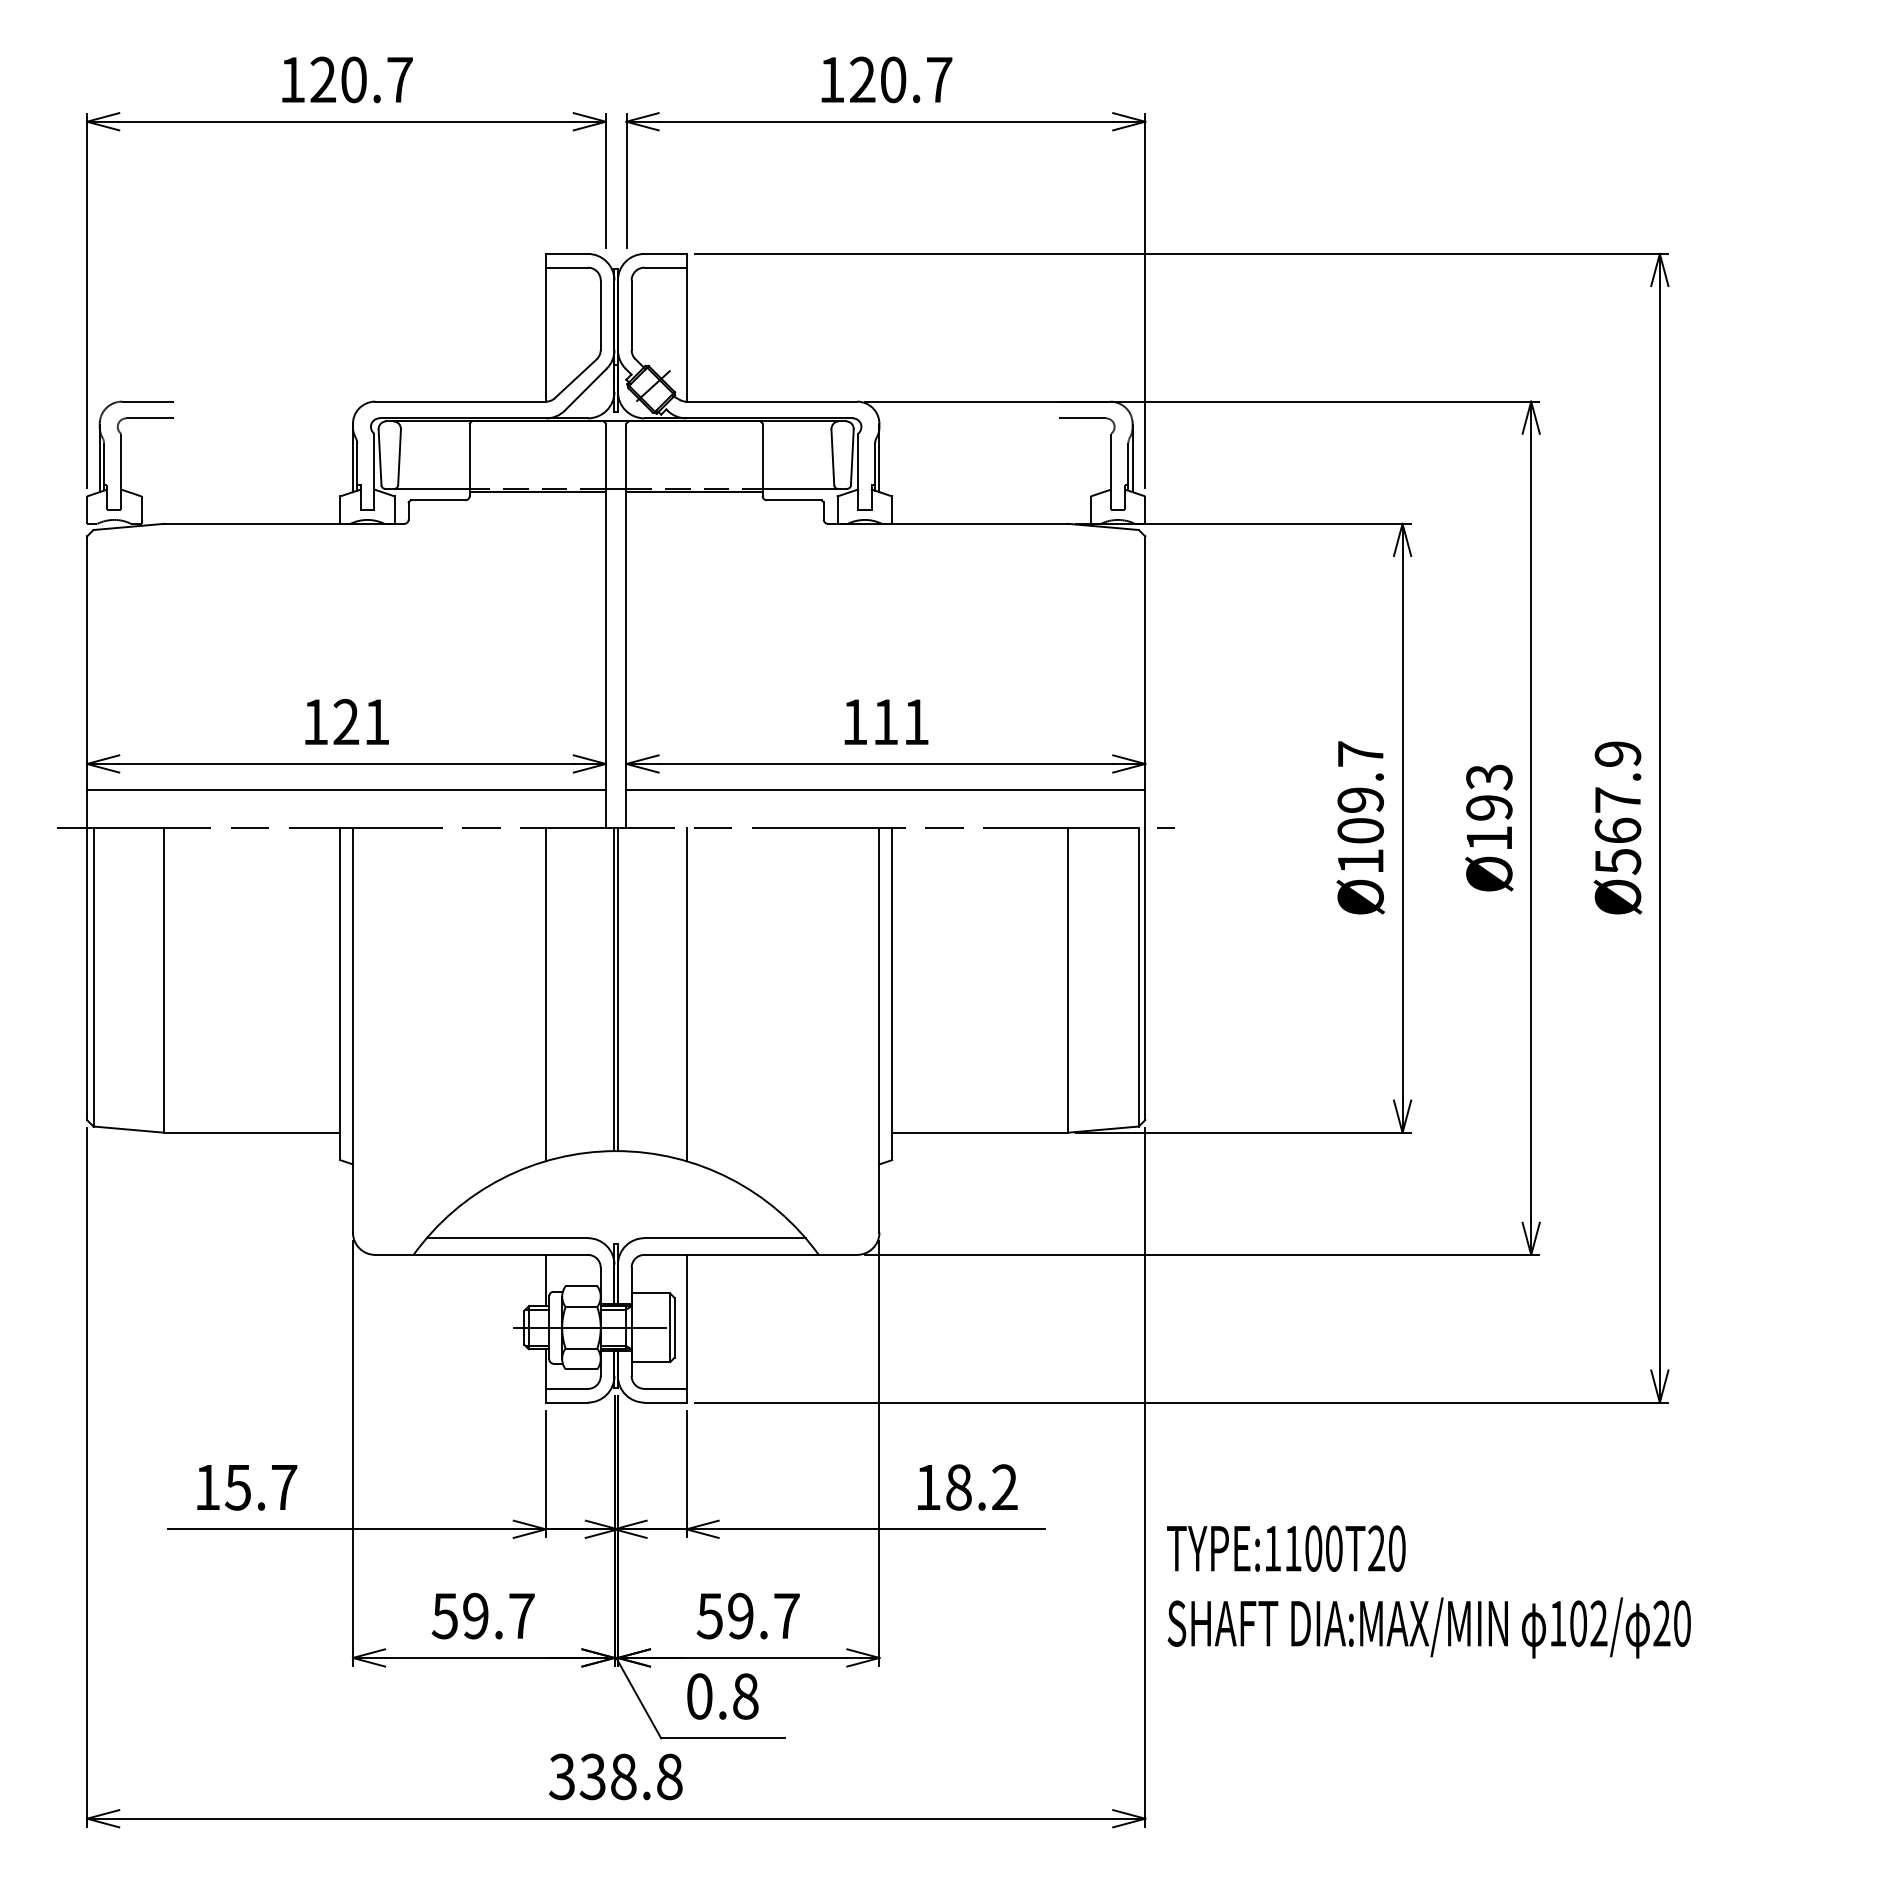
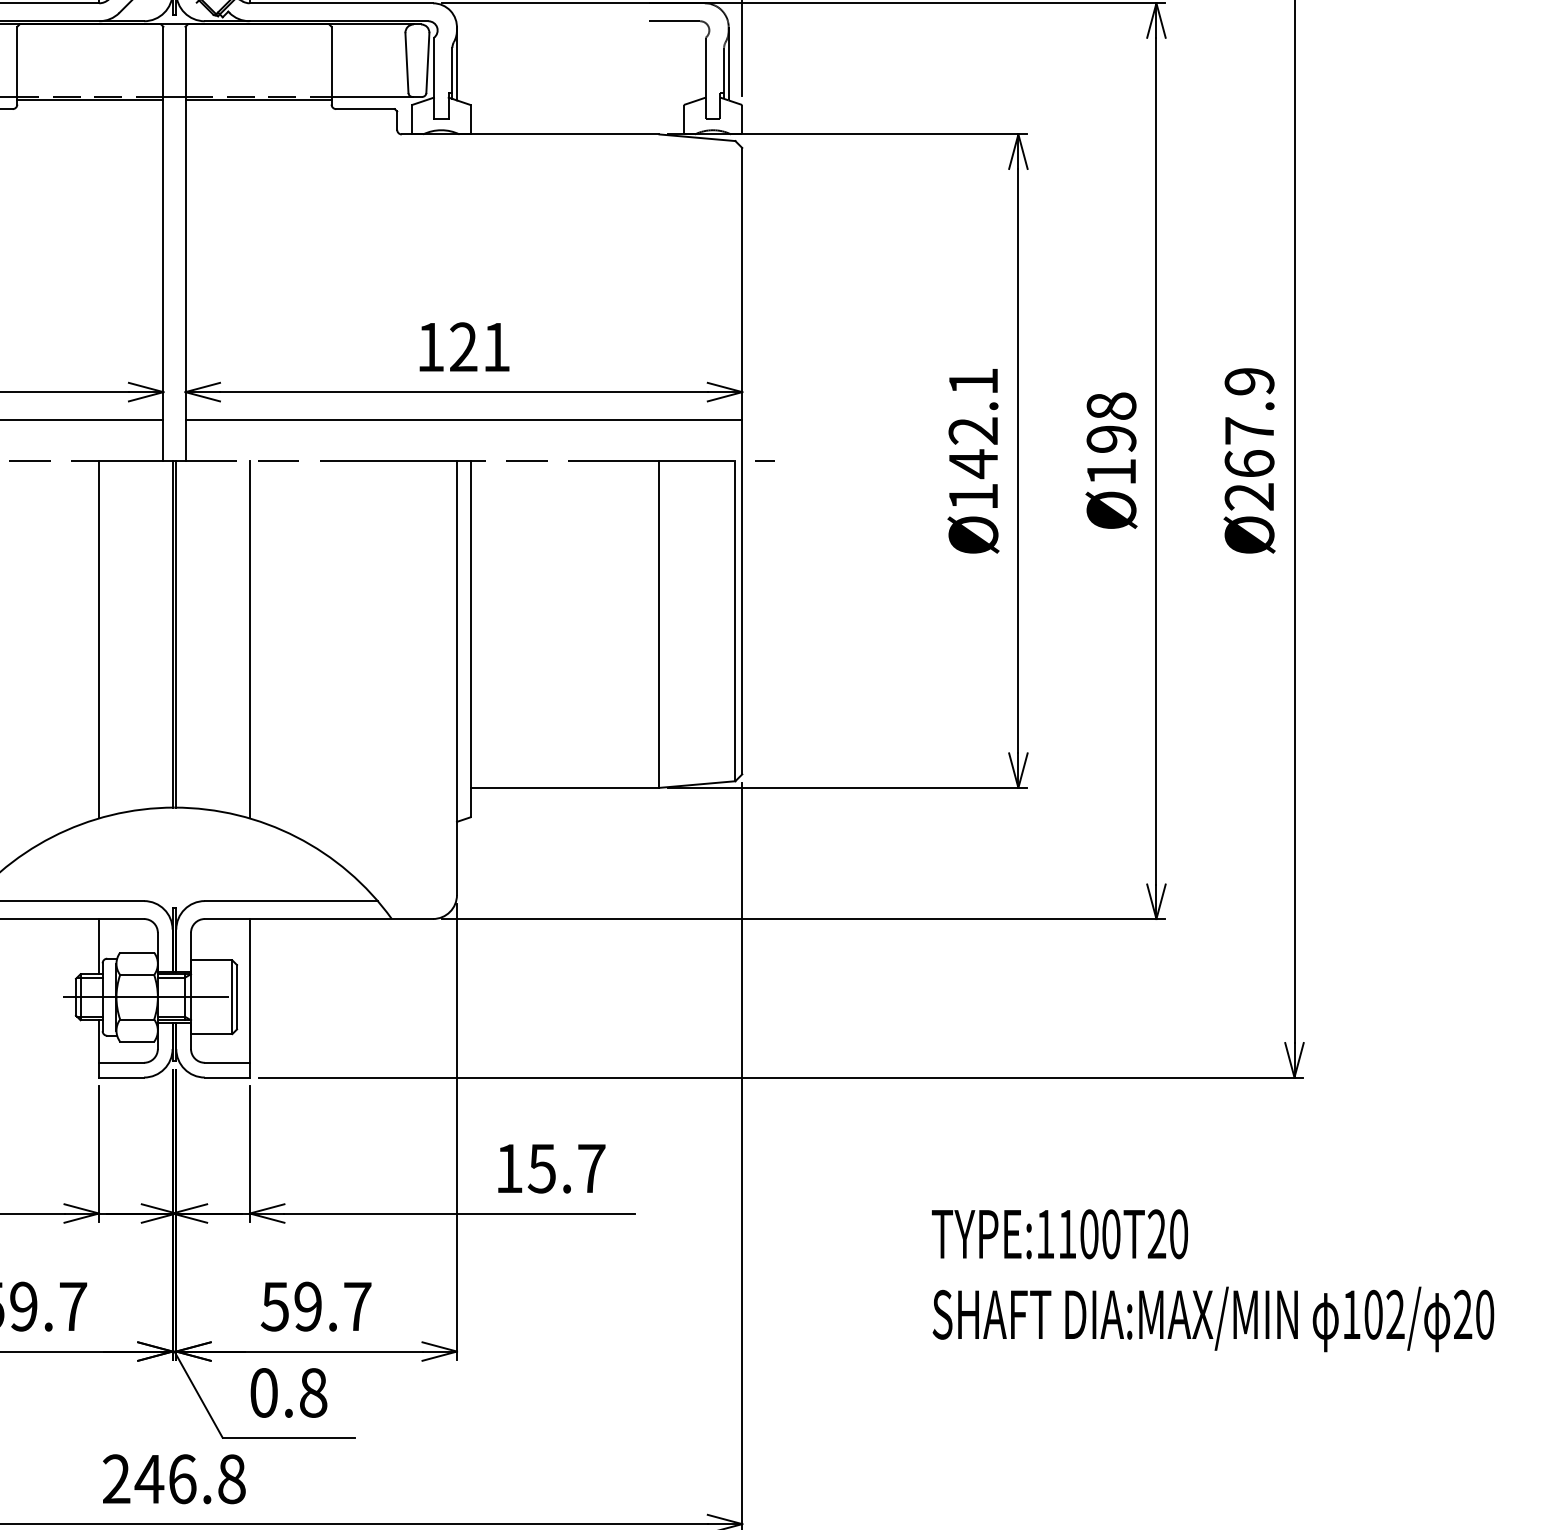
text: (885, 721) -> (463, 346), 111 -> 121
text: (1489, 777) -> (1111, 406), Ø193 -> Ø198
text: (1360, 792) -> (973, 422), Ø109.7 -> Ø142.1
text: (1617, 861) -> (1249, 496), Ø567.9 -> Ø267.9
text: (981, 1487) -> (566, 1168), 18.2 -> 15.7
text: (1428, 1591) -> (1212, 1280), moved
text: (592, 1776) -> (149, 1478), 338.8 -> 246.8

